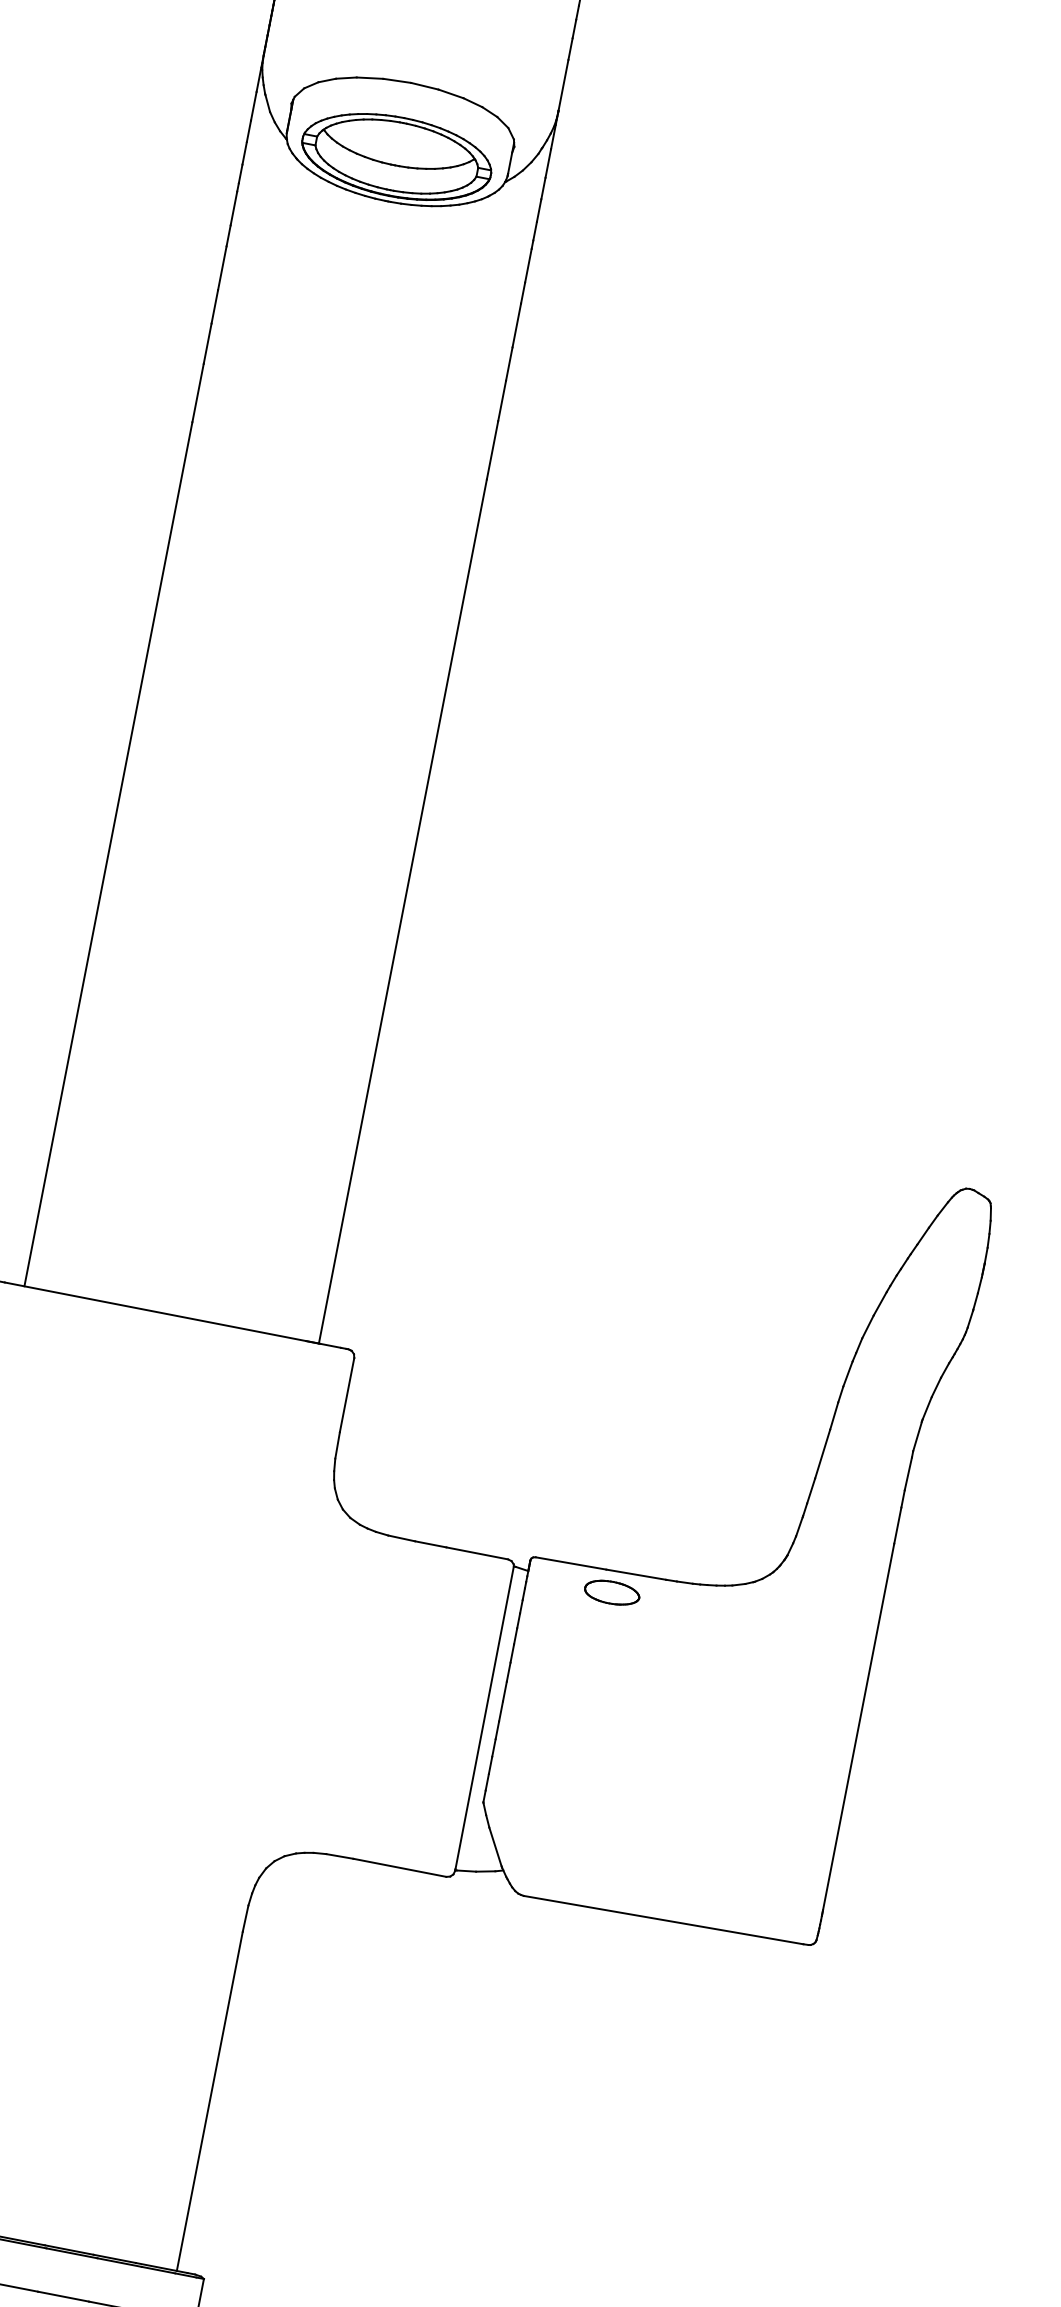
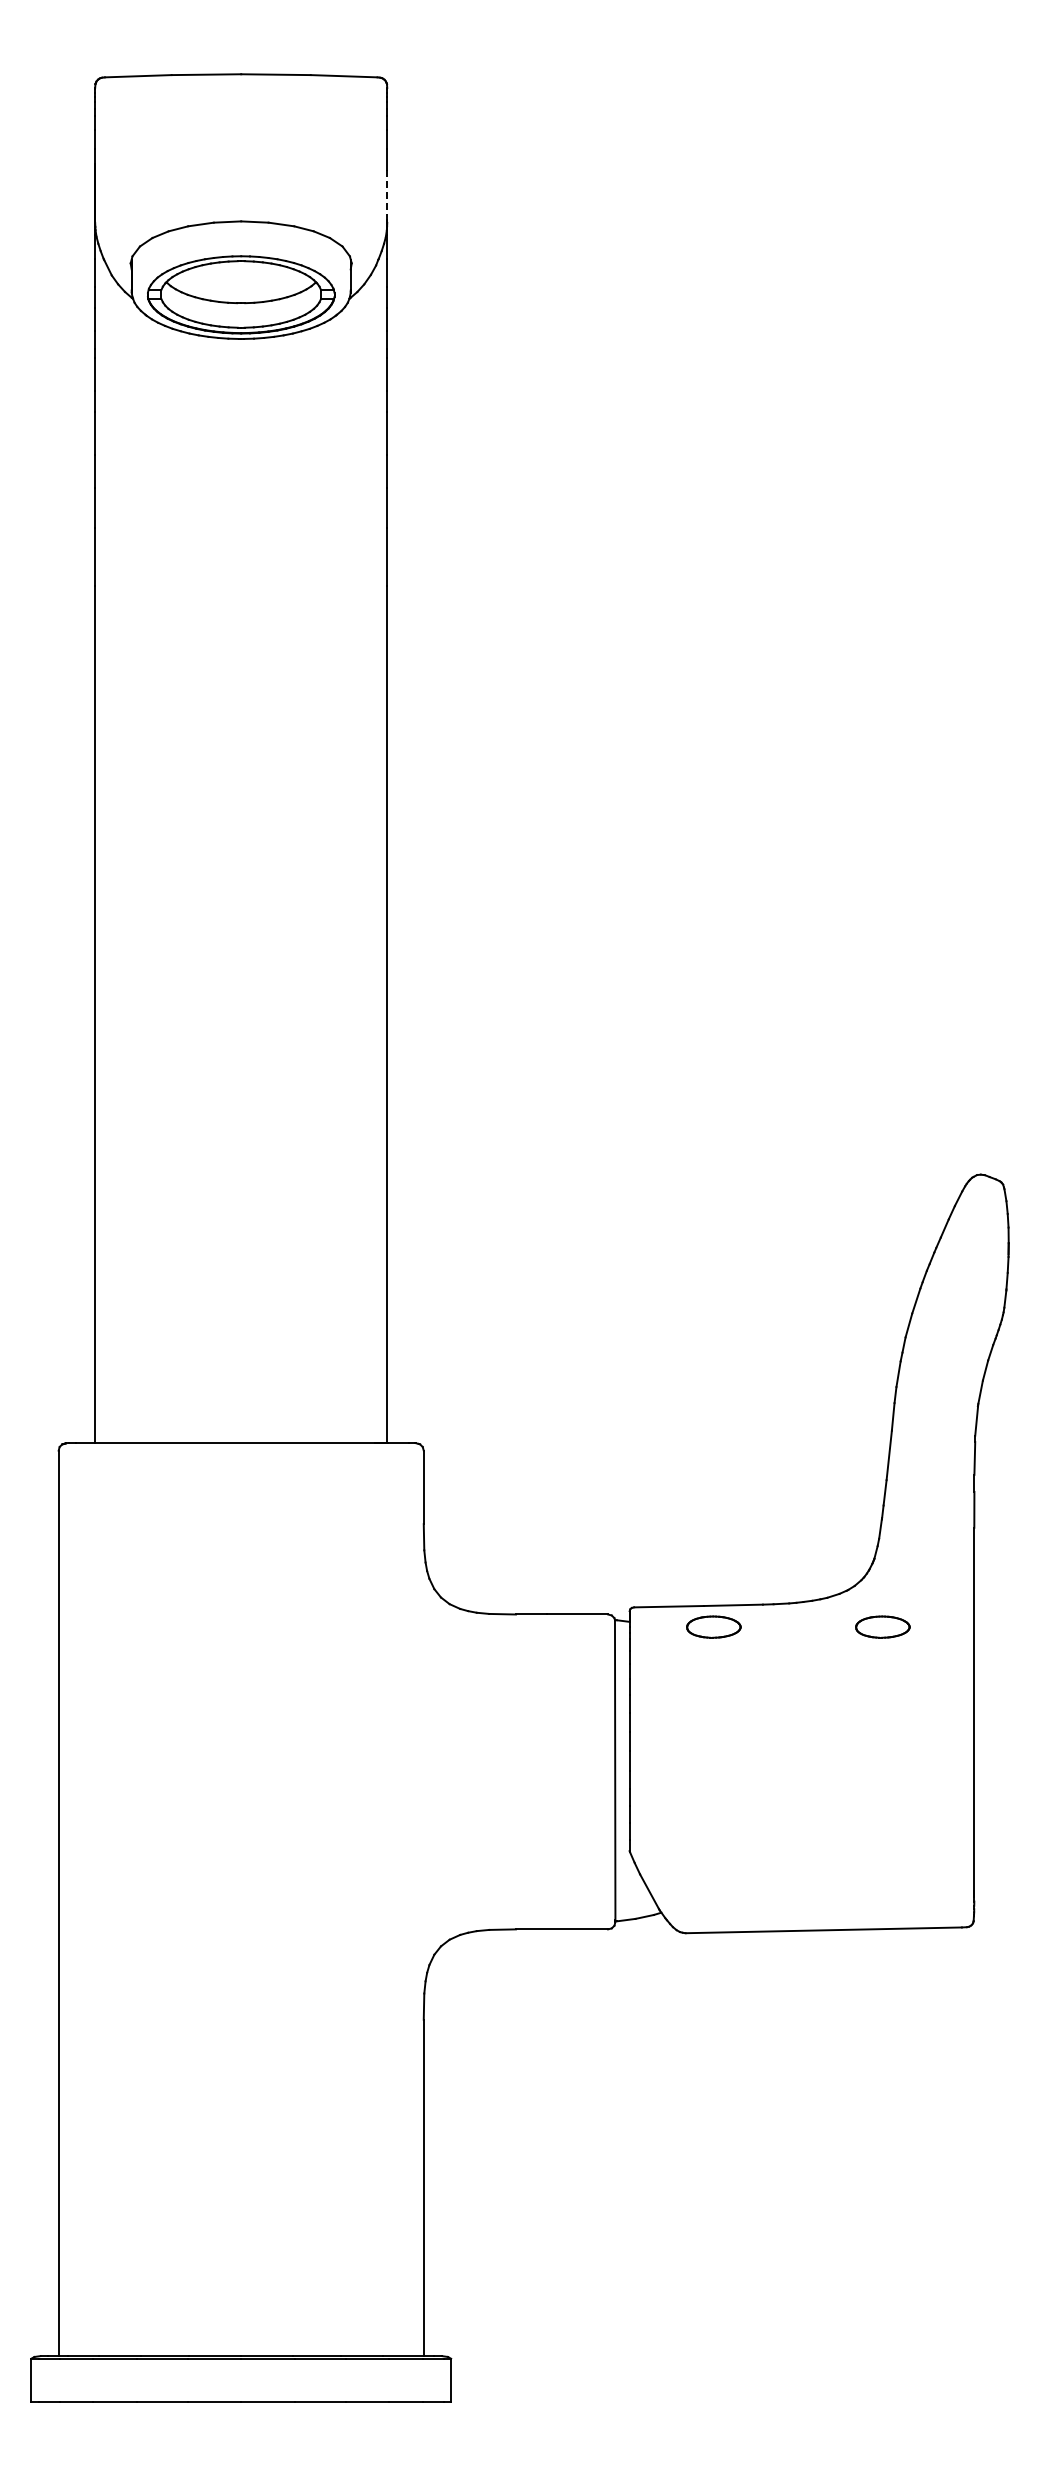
line: (563, 85) -> (387, 195), solid -> dashed
part: (782, 1625) -> (882, 1626), added

